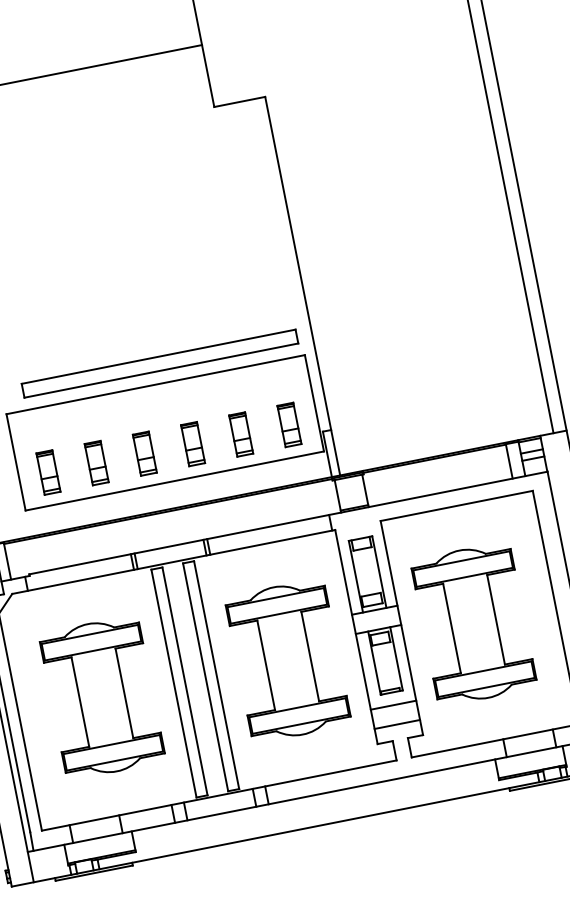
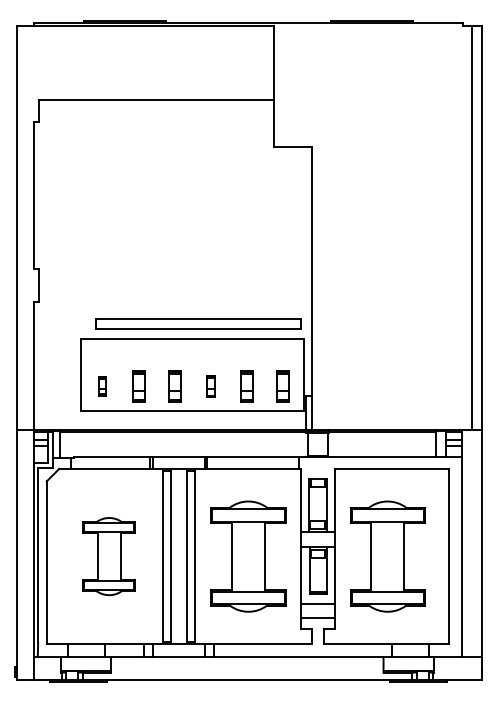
part: (192, 443) -> (210, 386), size x0.7
part: (48, 472) -> (102, 386), size x0.6
part: (101, 697) -> (108, 556), size x0.7

